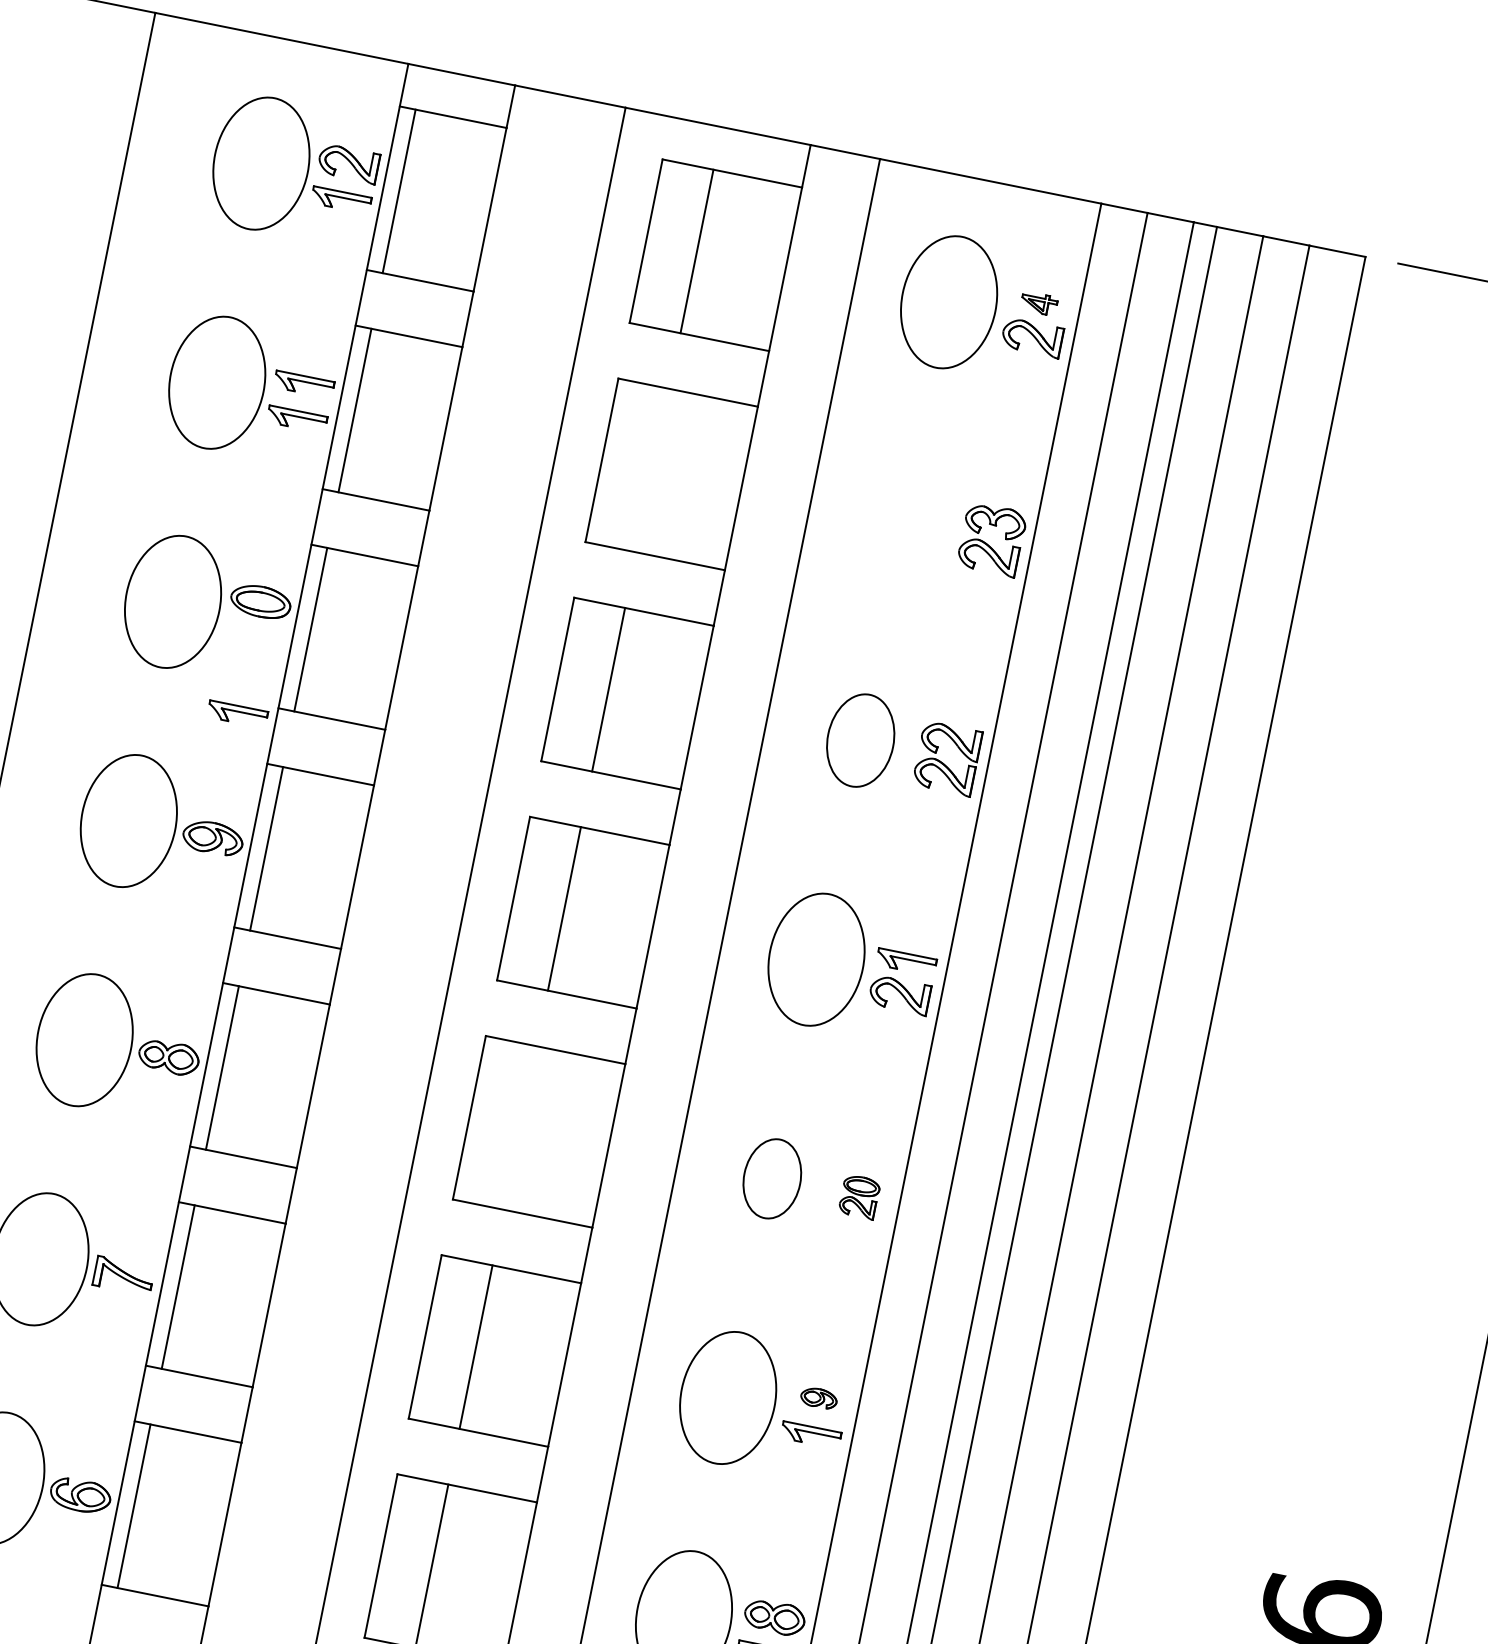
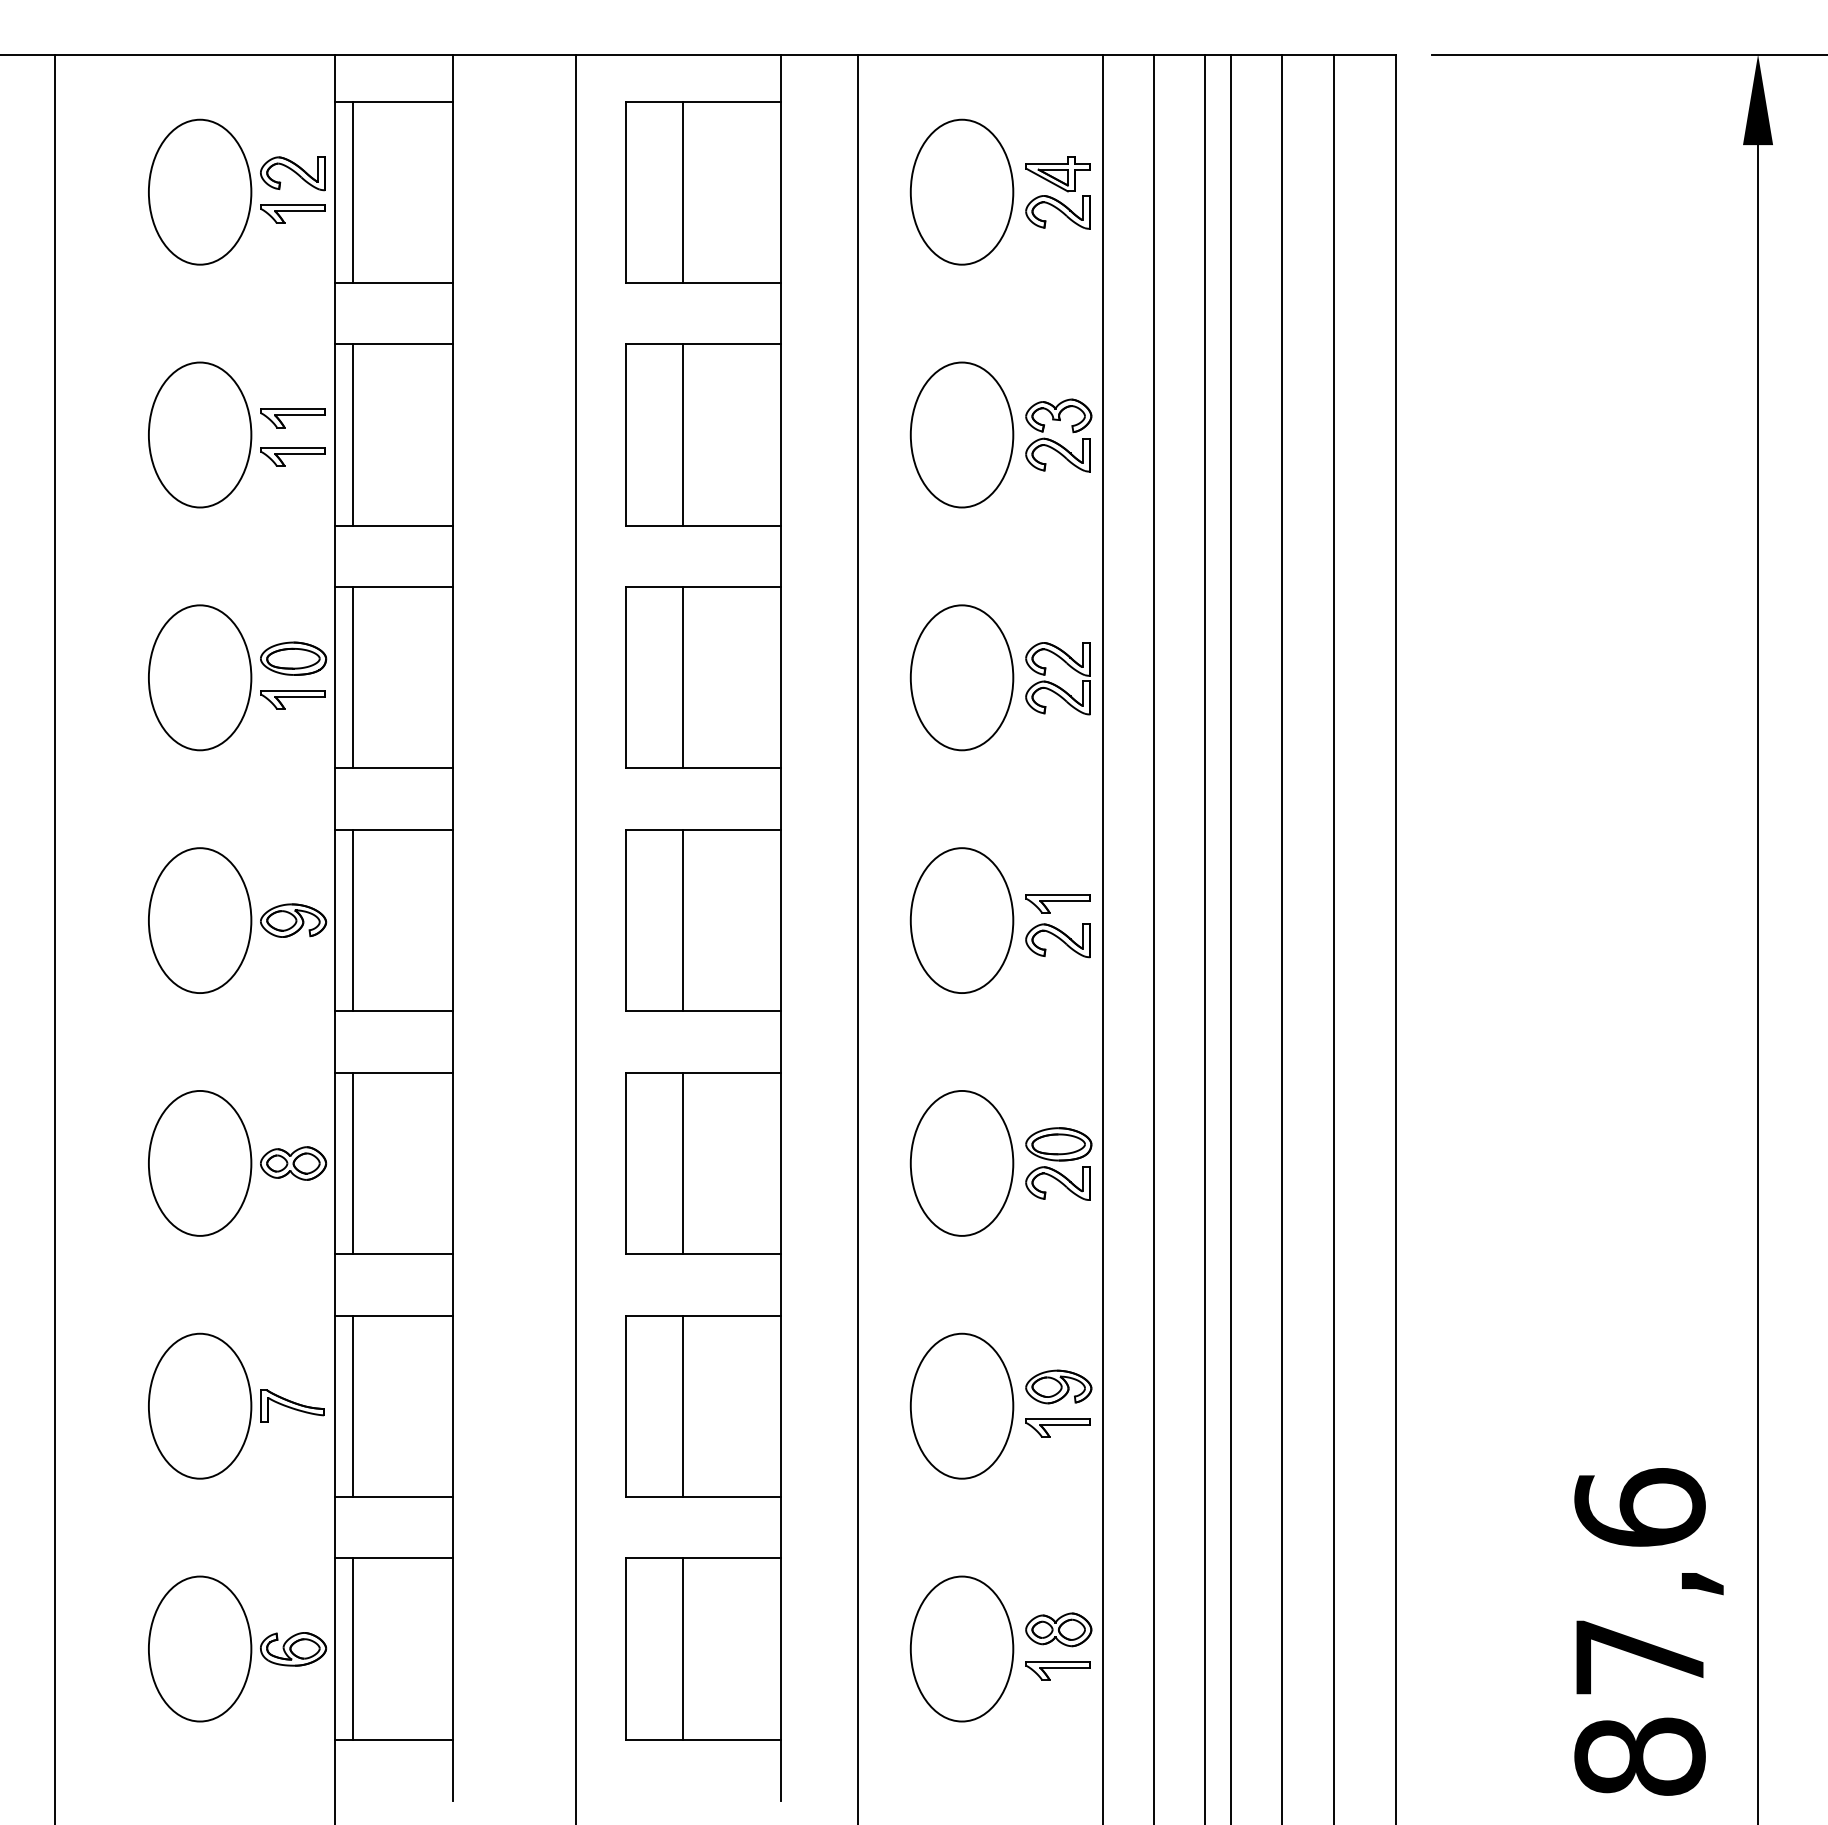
part: (1038, 303) -> (1057, 174), size x1.67
line: (652, 470) -> (682, 434), added
part: (904, 520) -> (961, 434), added
part: (237, 714) -> (292, 699), moved
part: (860, 740) -> (961, 677), size x1.43
line: (520, 1128) -> (682, 1163), added
part: (771, 1178) -> (961, 1163), size x1.67
part: (859, 1196) -> (1058, 1163), size x1.67
part: (818, 1397) -> (1058, 1386), size x1.67

